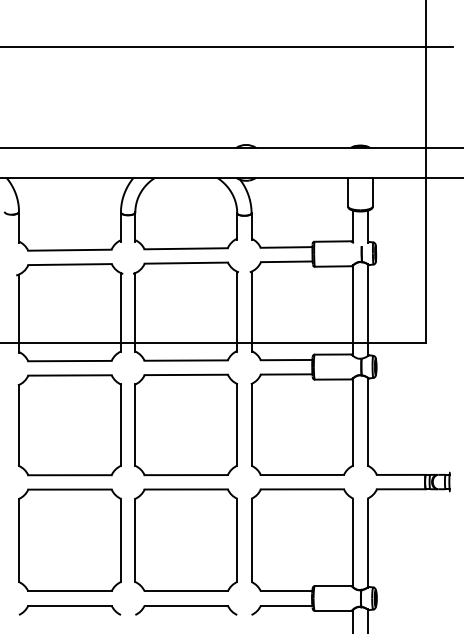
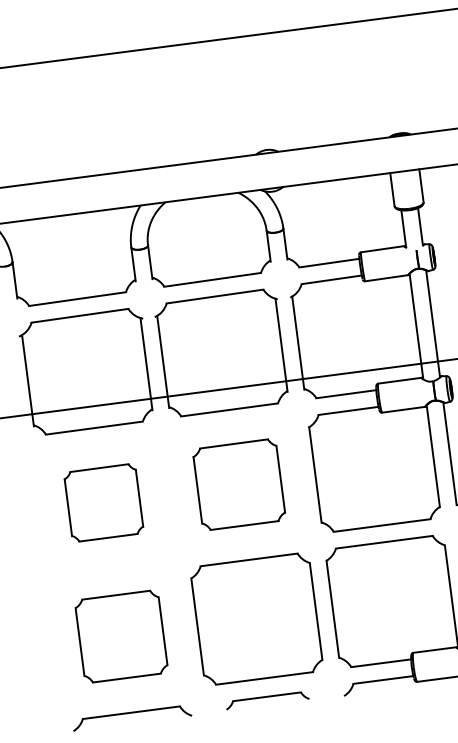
part: (185, 424) -> (238, 484), size x0.7
part: (69, 425) -> (103, 503), size x0.6
part: (69, 539) -> (120, 635), size x0.7
part: (186, 610) -> (267, 700), size x0.7

